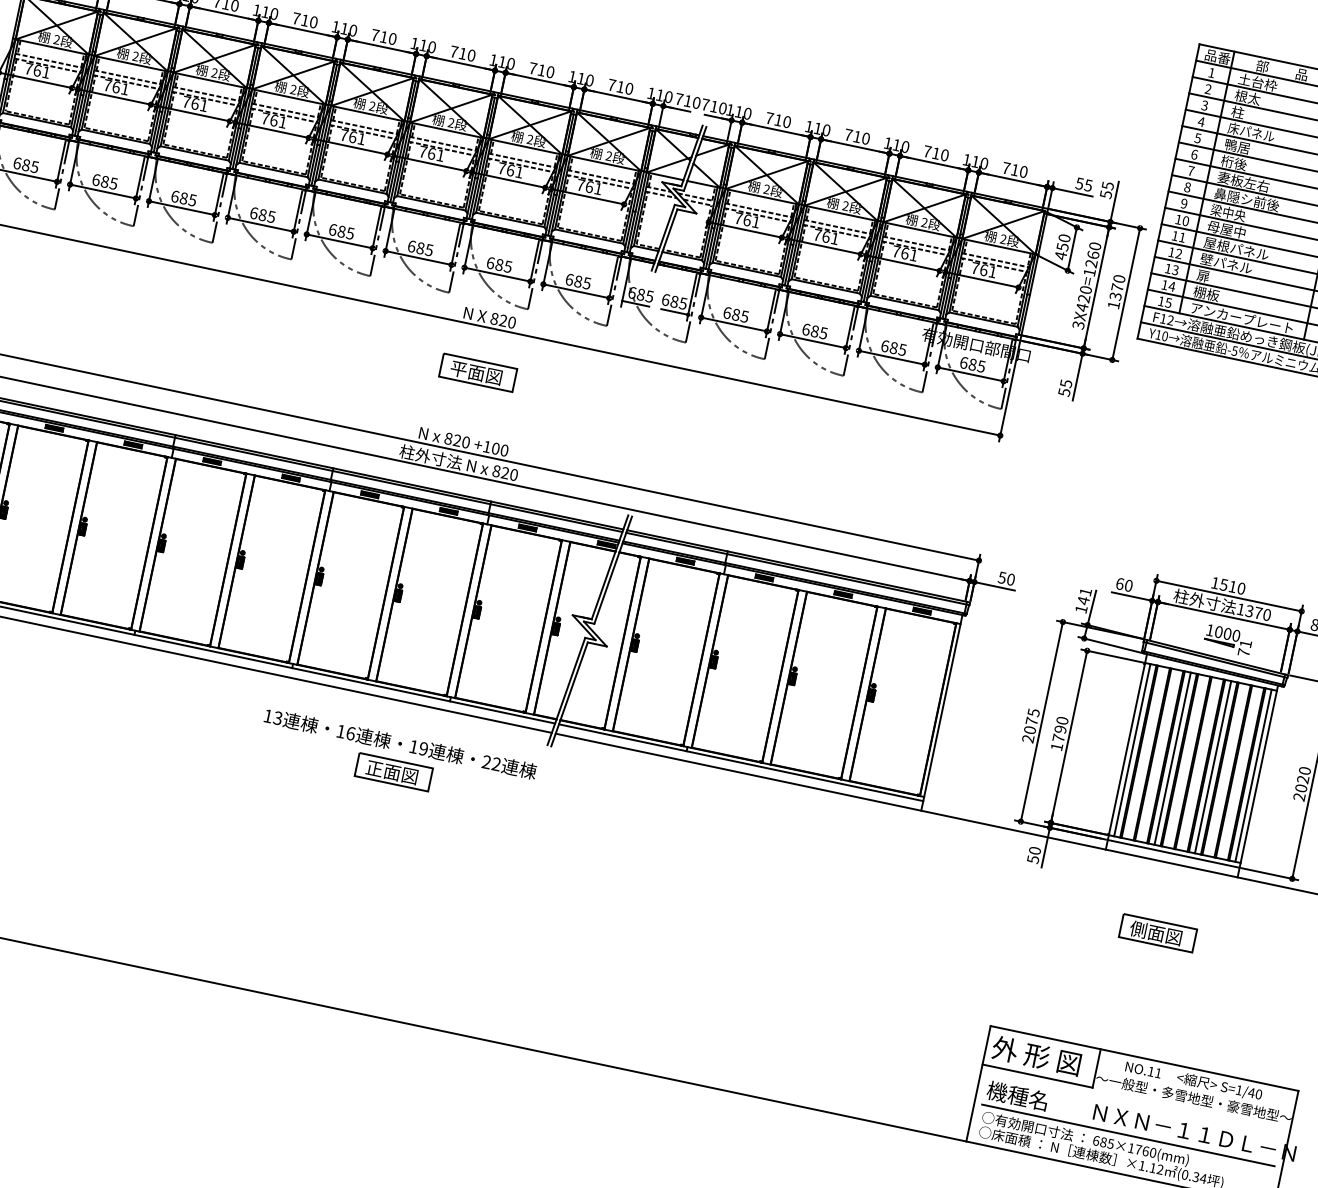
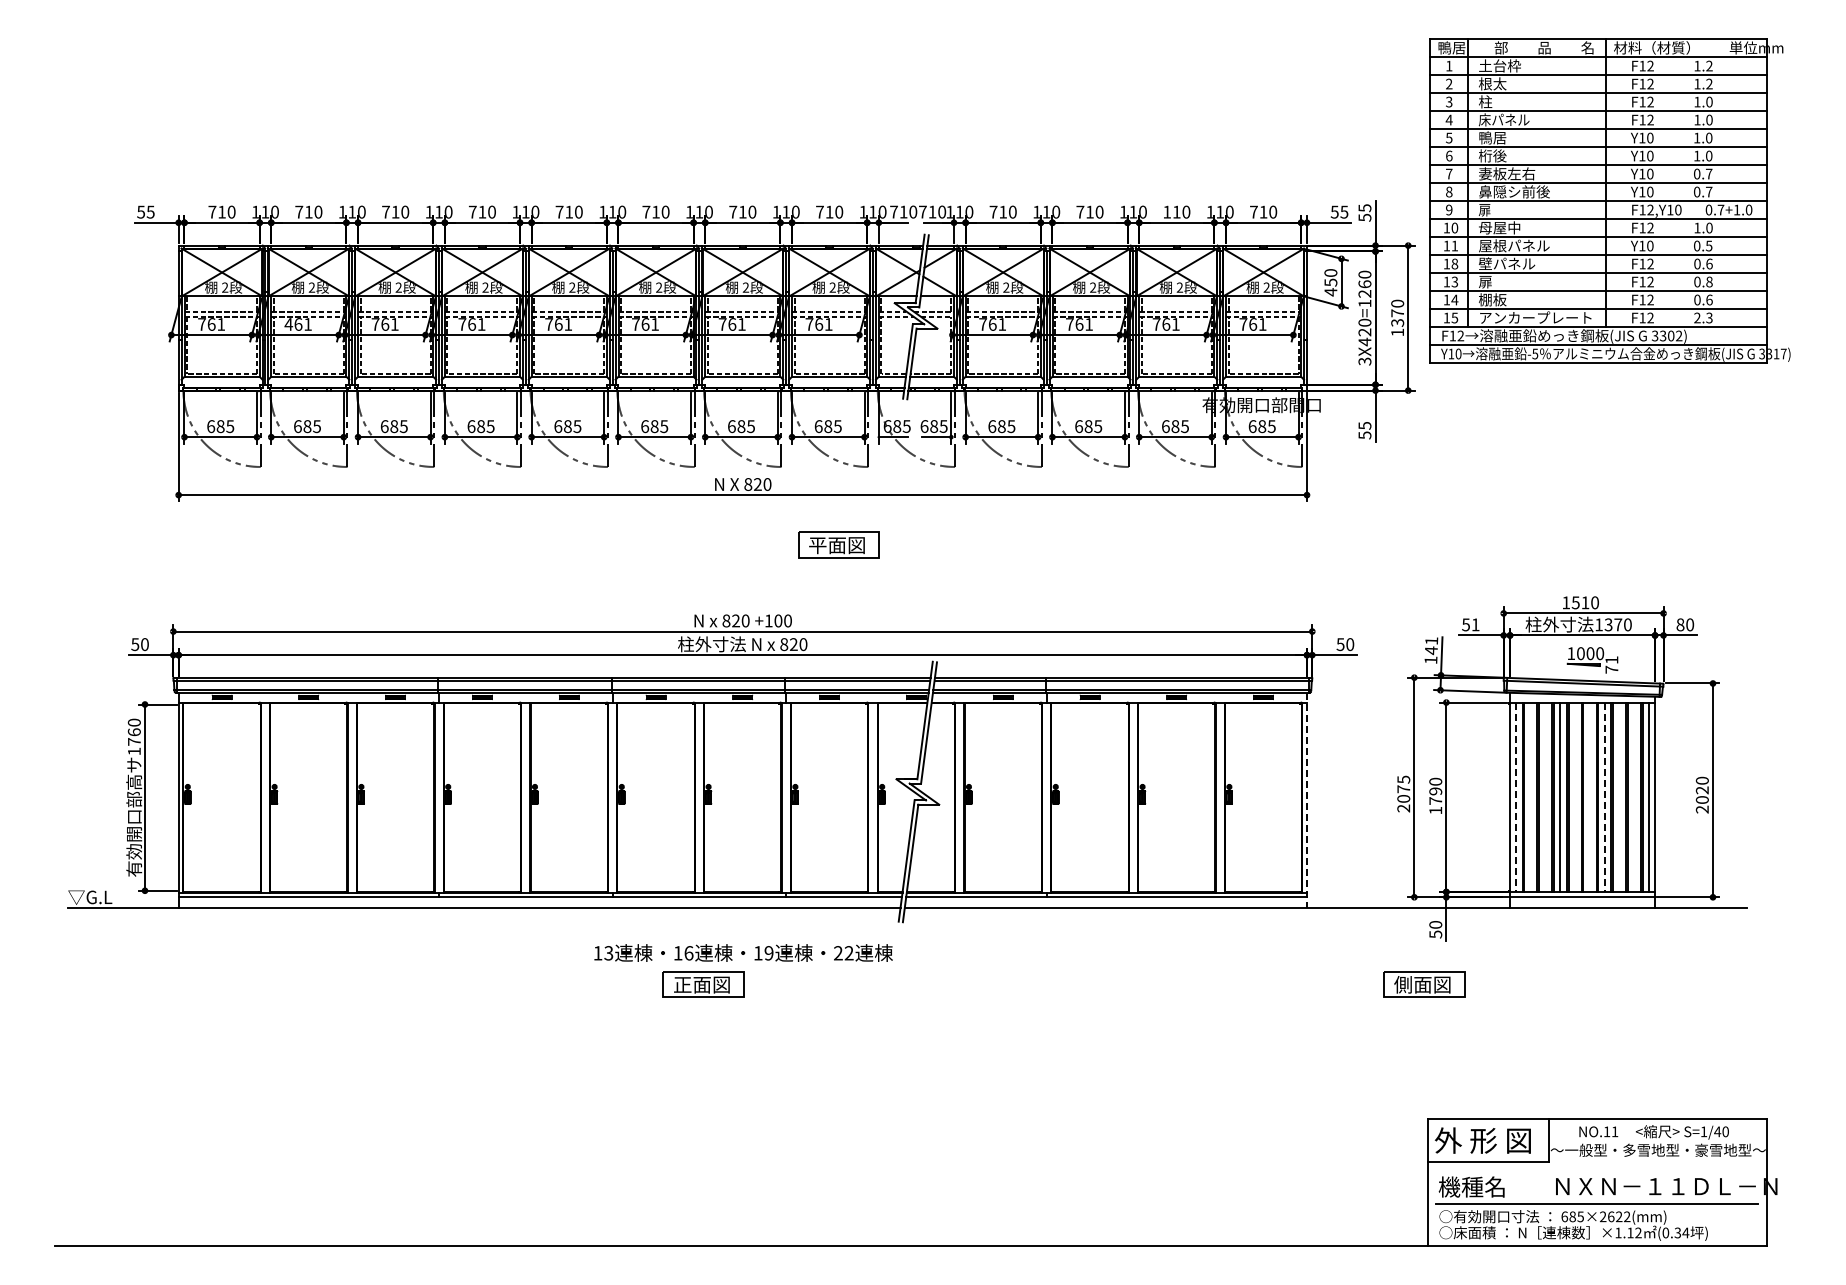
text: (1217, 56) -> (1451, 47), 品番 -> 鴨居
text: (107, 85) -> (288, 324), 761 -> 461
text: (927, 151) -> (1167, 211), 710 -> 110
text: (1228, 212) -> (1497, 209), 梁中央 -> 扉
text: (1178, 253) -> (1454, 263), 12 -> 18
part: (477, 372) -> (838, 544), moved
text: (1124, 584) -> (1470, 624), 60 -> 51
line: (942, 713) -> (1307, 800), solid -> dashed
line: (1131, 750) -> (1515, 797), solid -> dashed
line: (1212, 767) -> (1604, 797), solid -> dashed
part: (393, 772) -> (703, 984), moved
part: (1157, 933) -> (1424, 984), moved
text: (1142, 1150) -> (1615, 1216), 685×1760(mm) -> 685×2622(mm)

